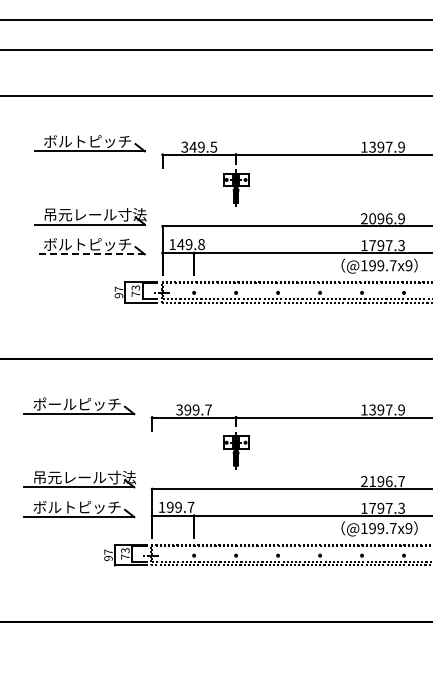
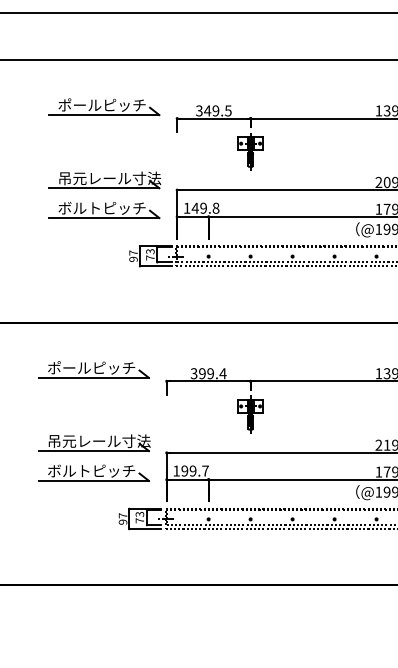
text: (69, 140) -> (84, 104), ボルトピッチ -> ポールピッチ
line: (89, 254) -> (104, 218), dashed -> solid
text: (208, 409) -> (223, 373), 399.7 -> 399.4

